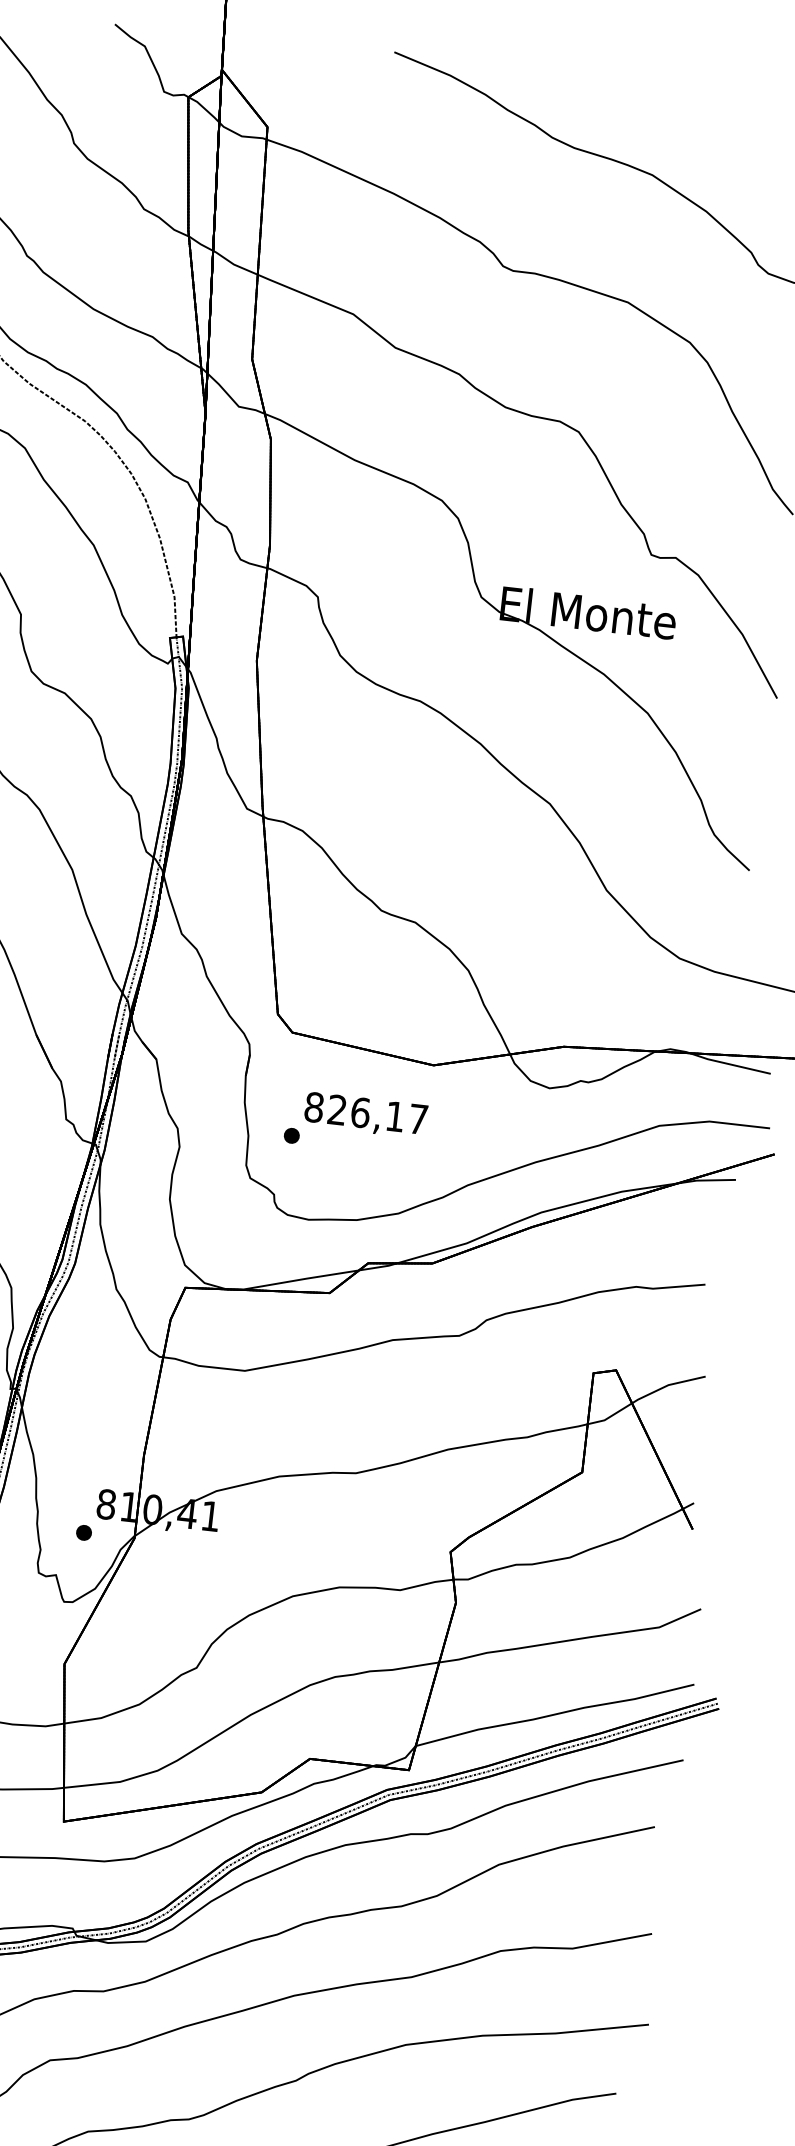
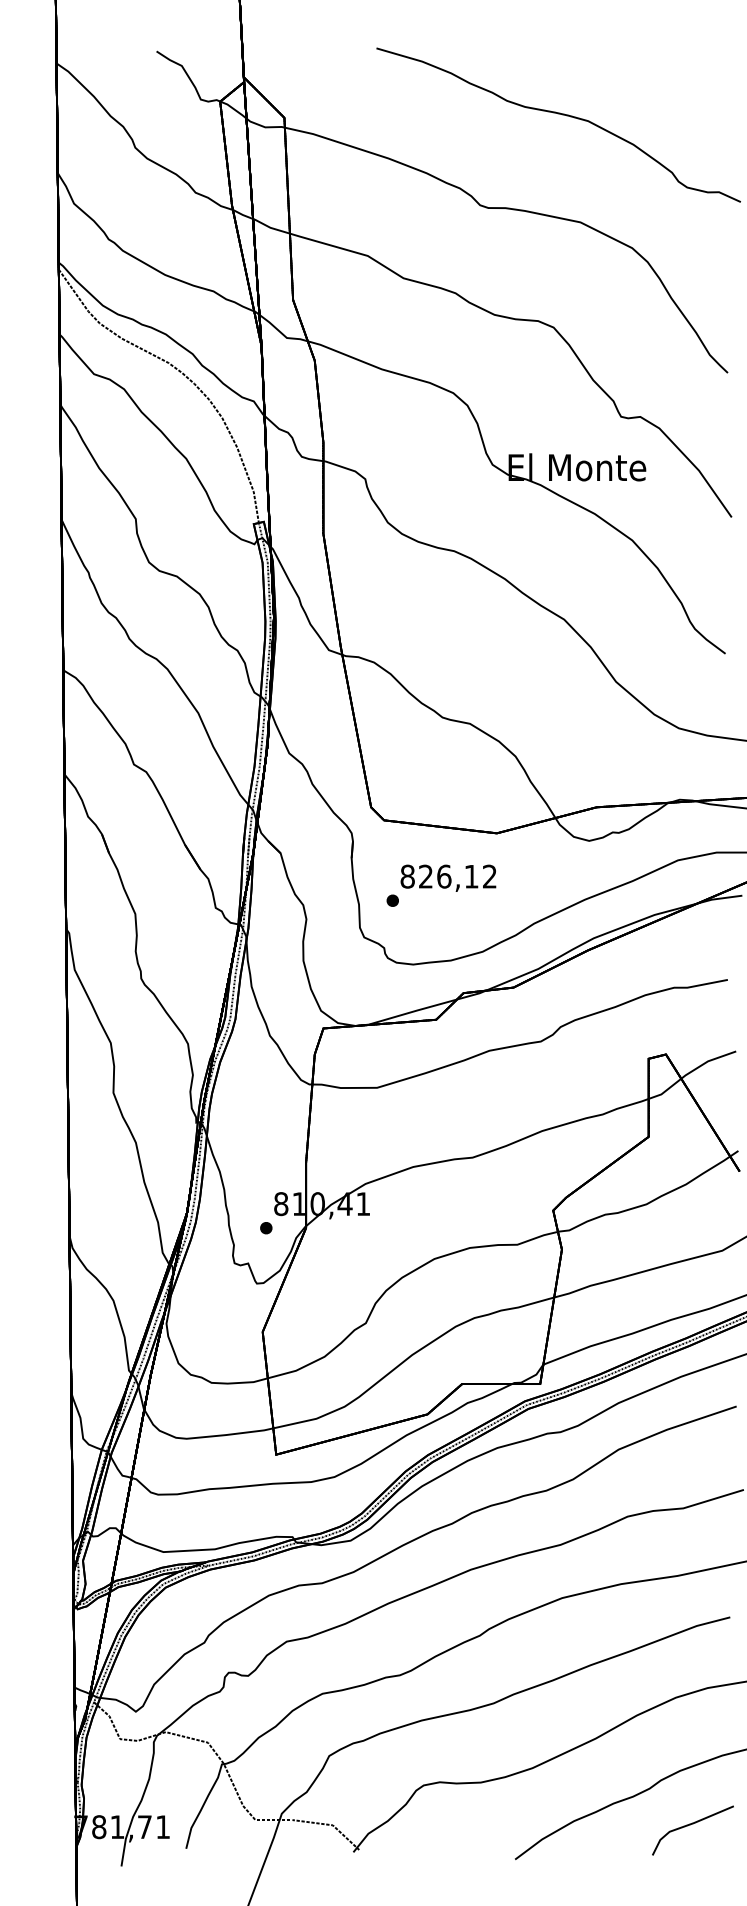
text: (418, 1119) -> (489, 876), 826,17 -> 826,12

